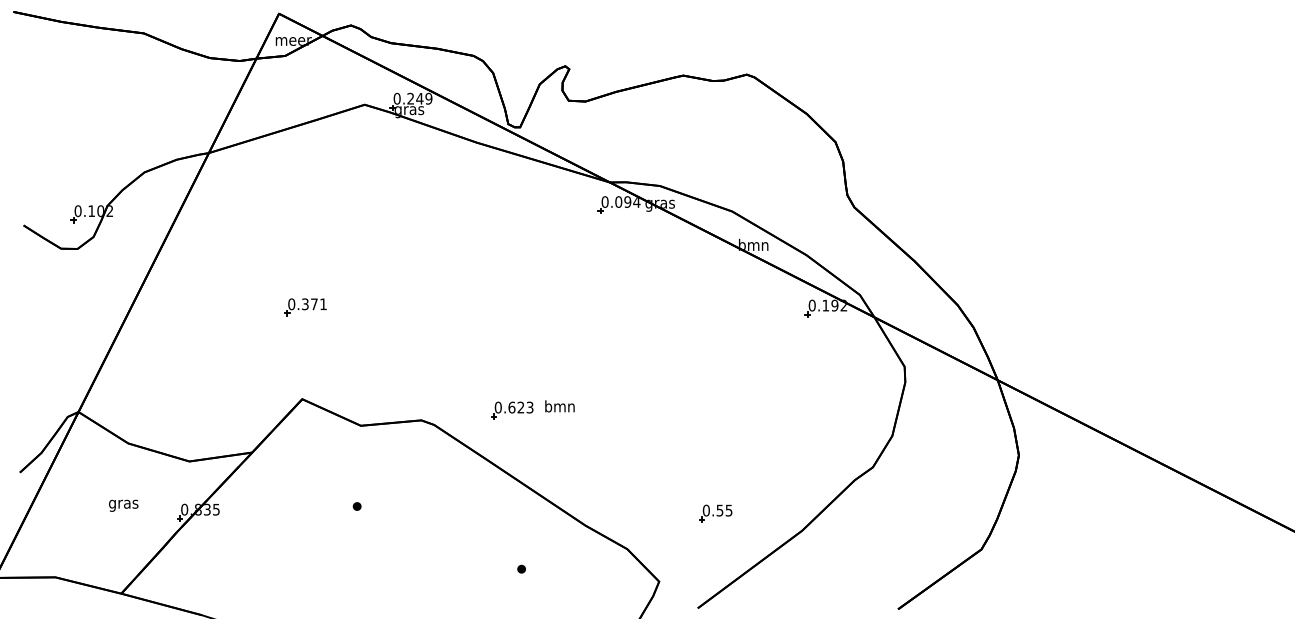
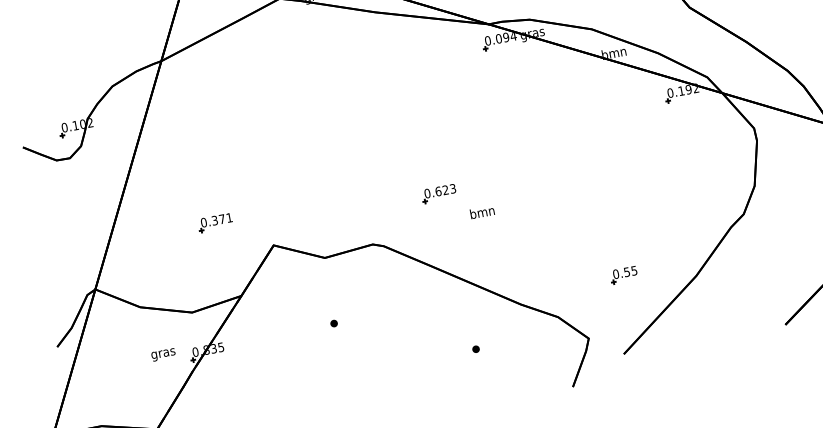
part: (305, 307) -> (215, 223), moved
part: (512, 410) -> (439, 193), moved
text: (123, 505) -> (163, 354), moved

